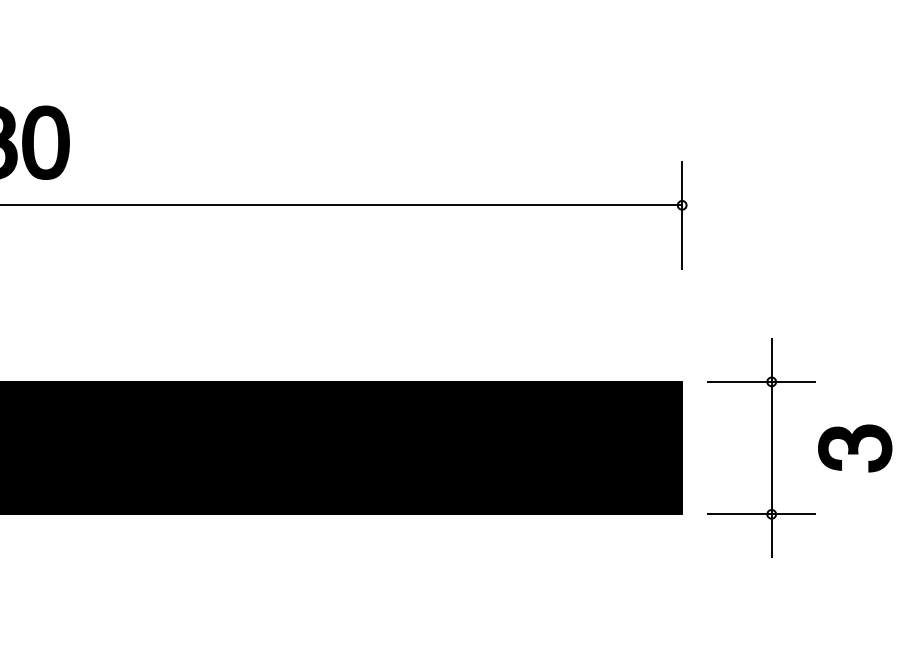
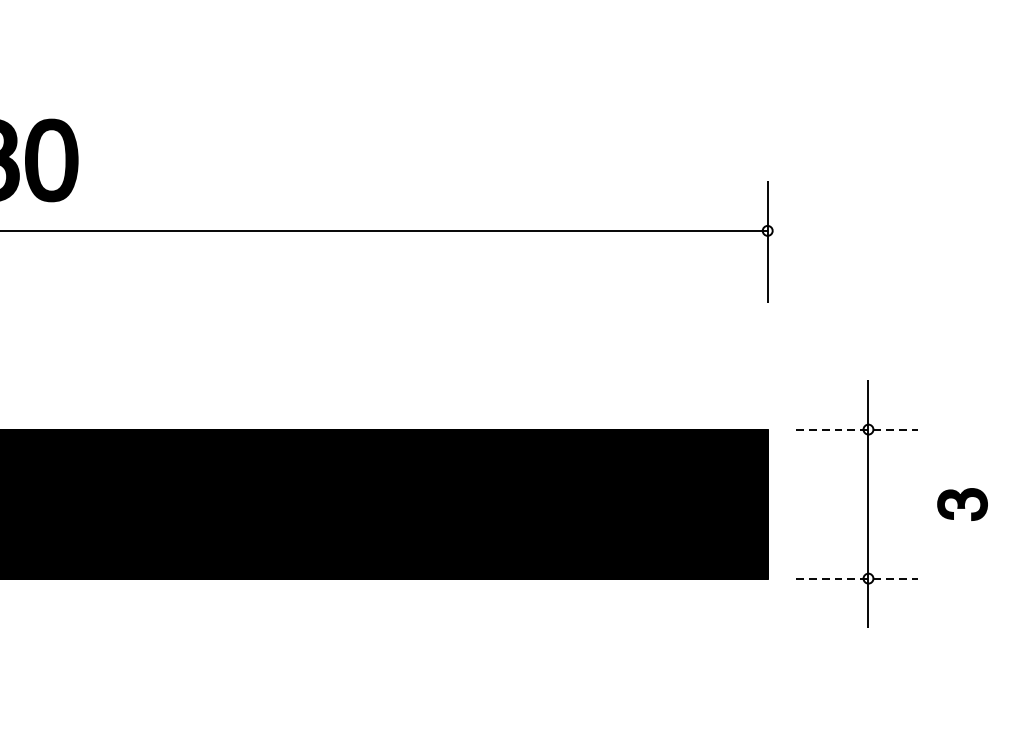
line: (762, 381) -> (858, 429), solid -> dashed
part: (855, 448) -> (962, 504), size x0.6
line: (762, 514) -> (858, 578), solid -> dashed

